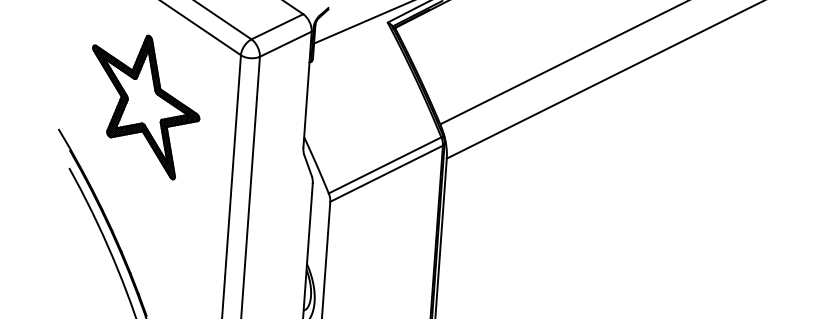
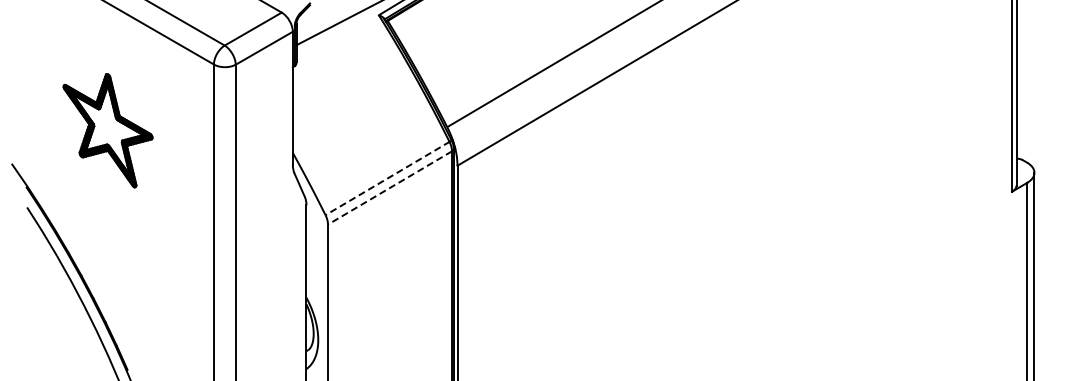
part: (144, 106) -> (107, 130), size x0.7
line: (385, 165) -> (387, 178), solid -> dashed
line: (386, 174) -> (389, 188), solid -> dashed

